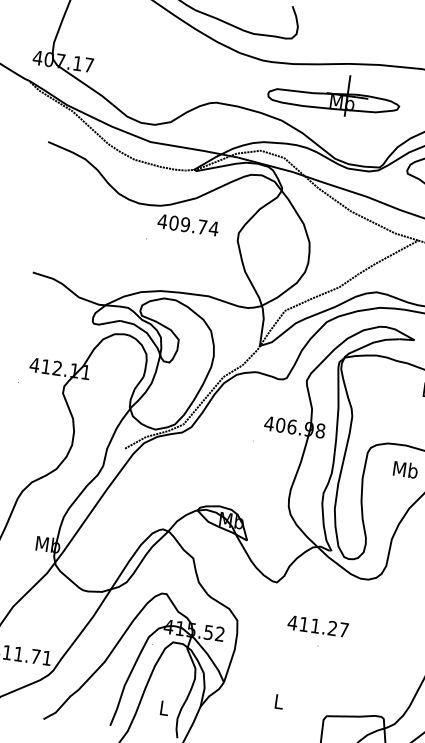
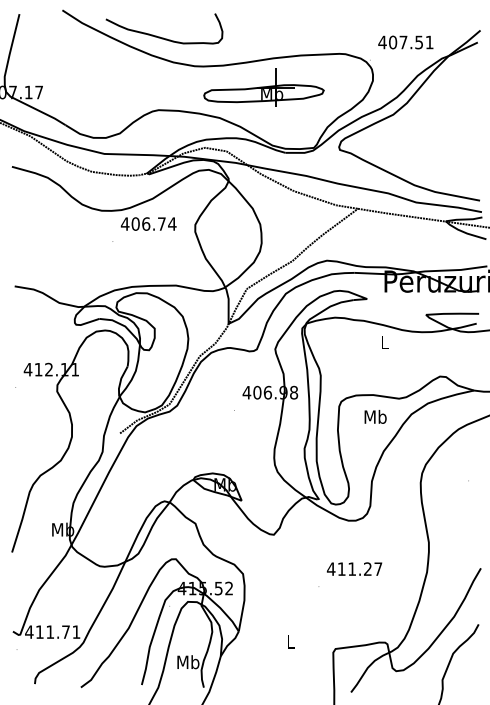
text: (185, 224) -> (146, 223), 409.74 -> 406.74
text: (318, 625) -> (354, 568), moved
text: (164, 708) -> (188, 662), L -> Mb

